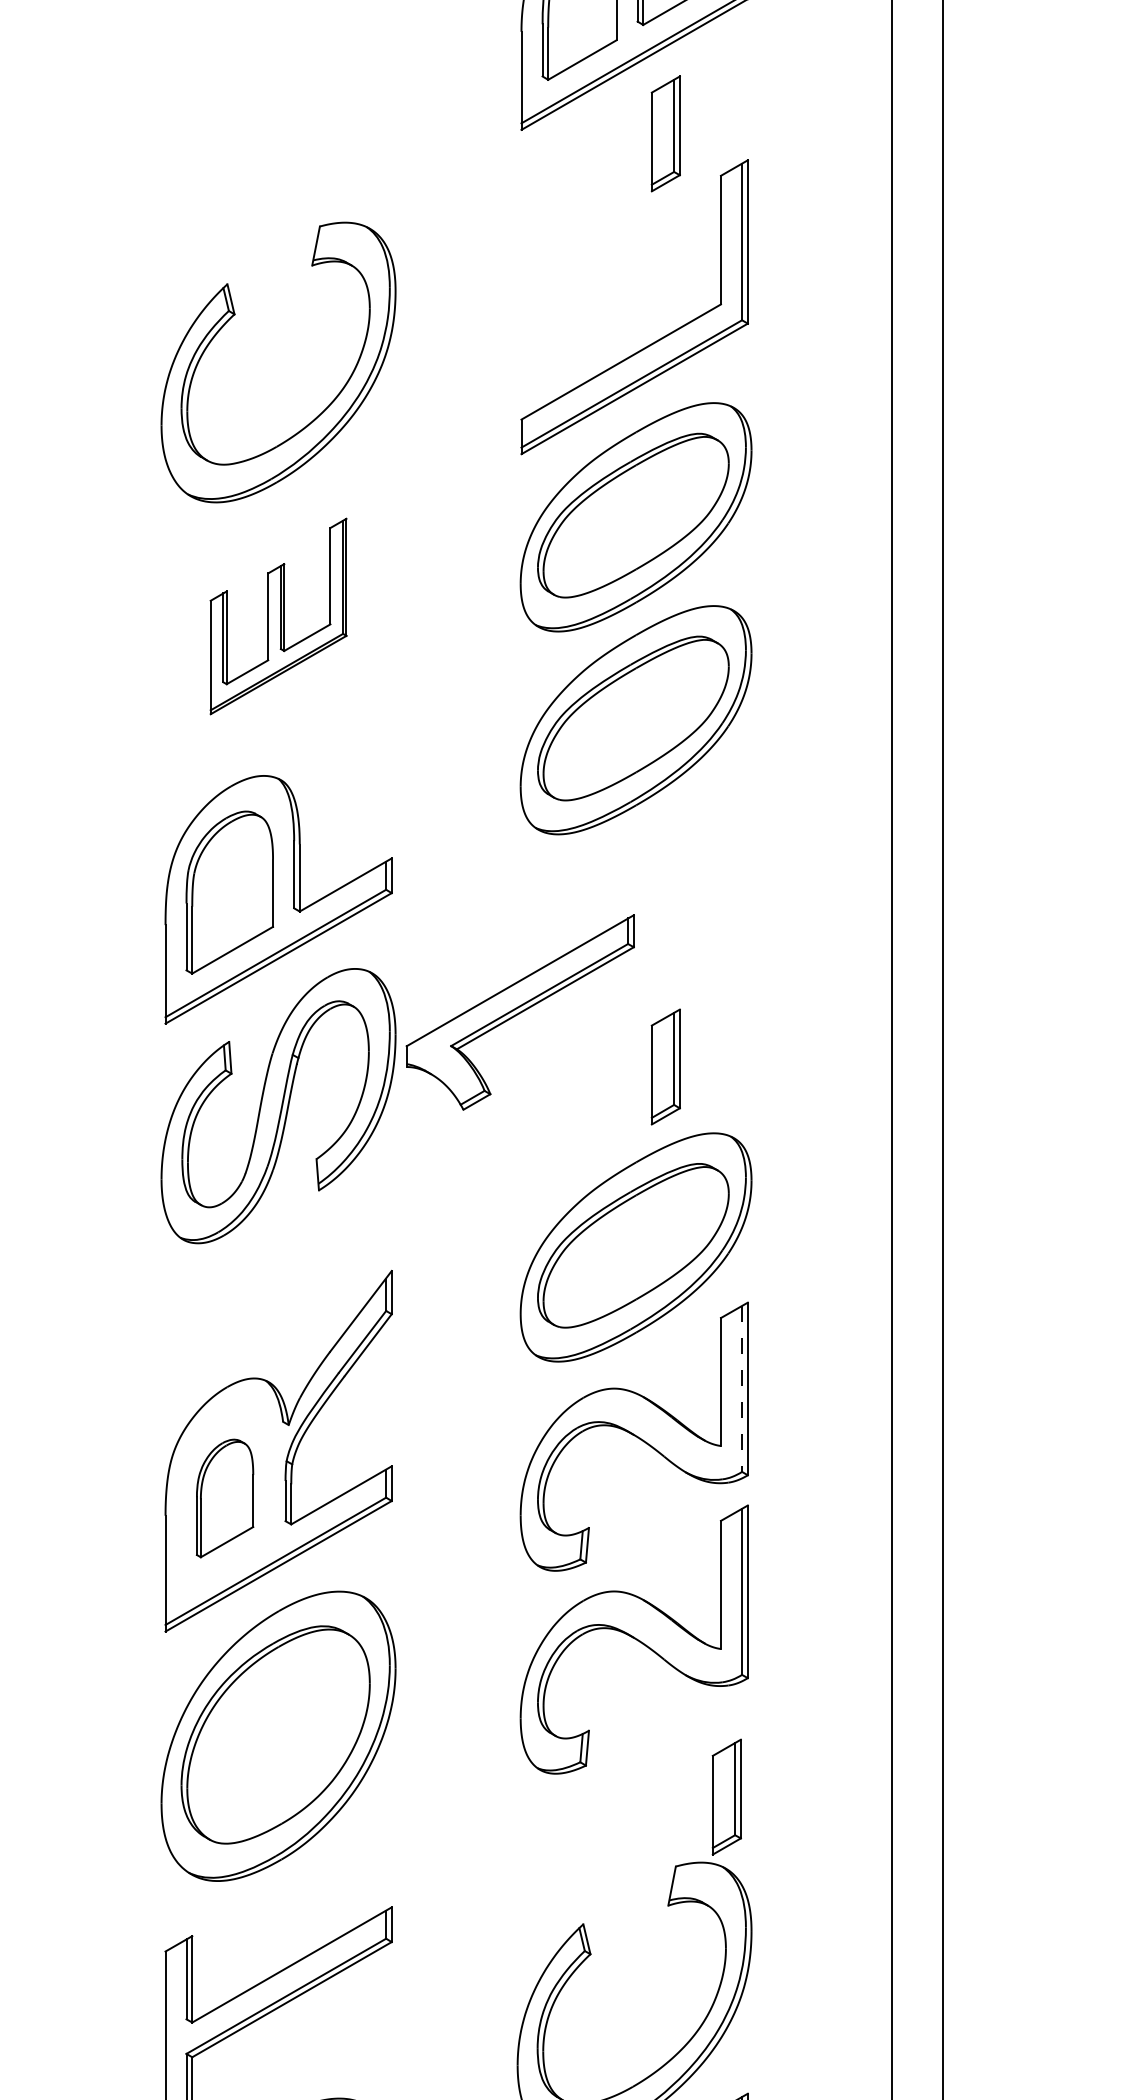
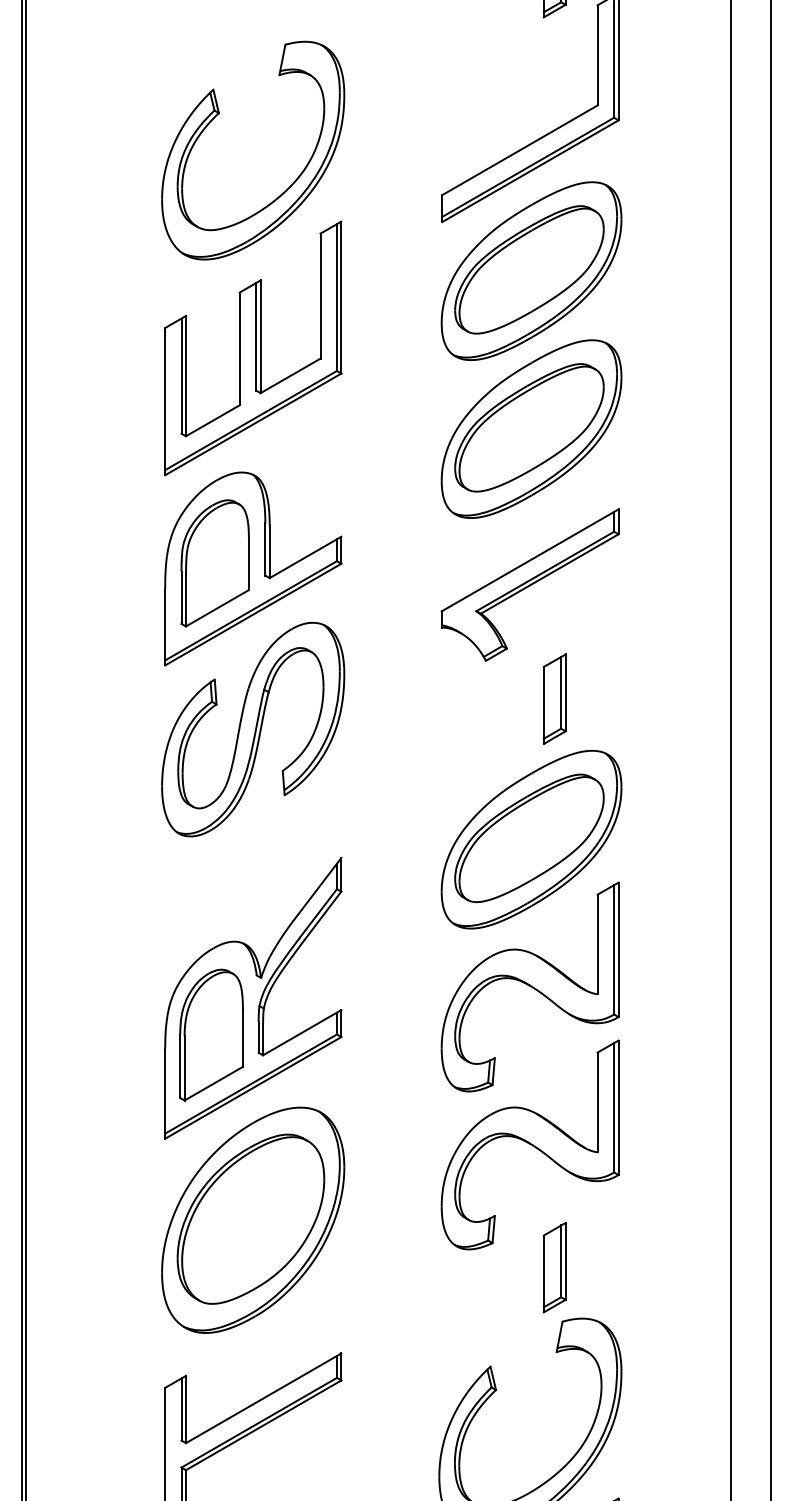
part: (278, 616) -> (253, 348), size x1.67
part: (519, 1012) -> (529, 585), moved
line: (742, 1389) -> (614, 950), dashed -> solid
part: (224, 1498) -> (211, 1035), size x1.43
part: (726, 1796) -> (554, 1267), moved

